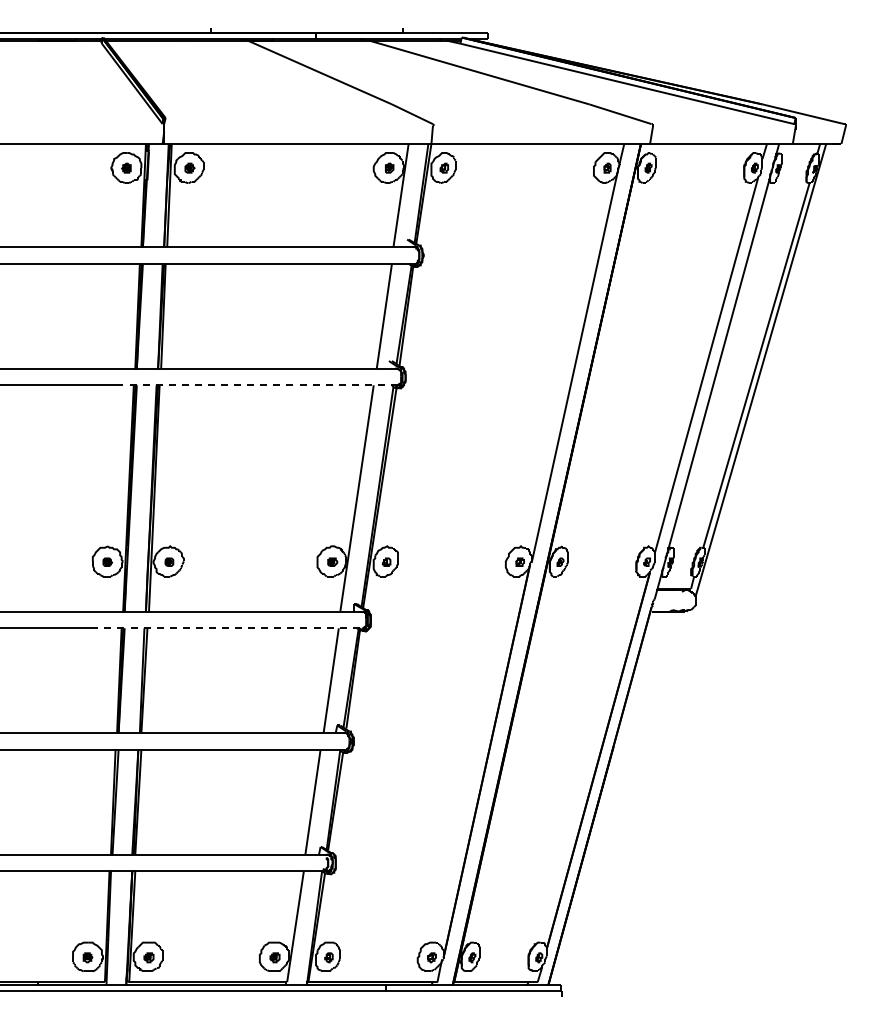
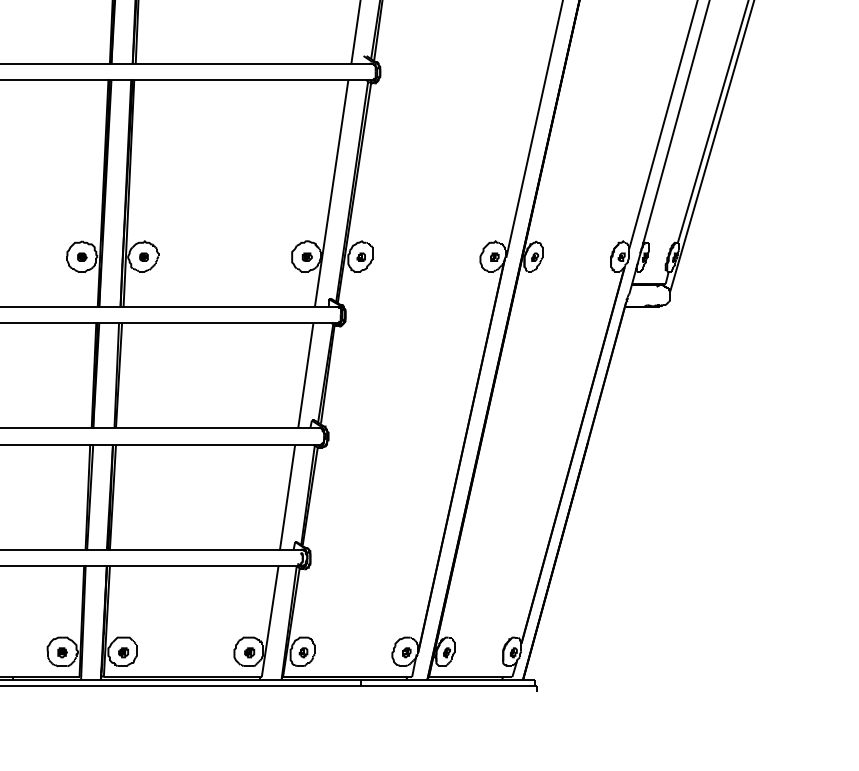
line: (258, 385) -> (233, 80), dashed -> solid
line: (227, 628) -> (202, 323), dashed -> solid

